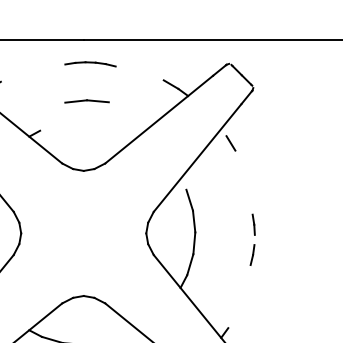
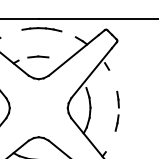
part: (89, 63) -> (41, 29), size x1.67
line: (87, 100) -> (38, 56), moved
part: (251, 238) -> (116, 110), size x1.67

